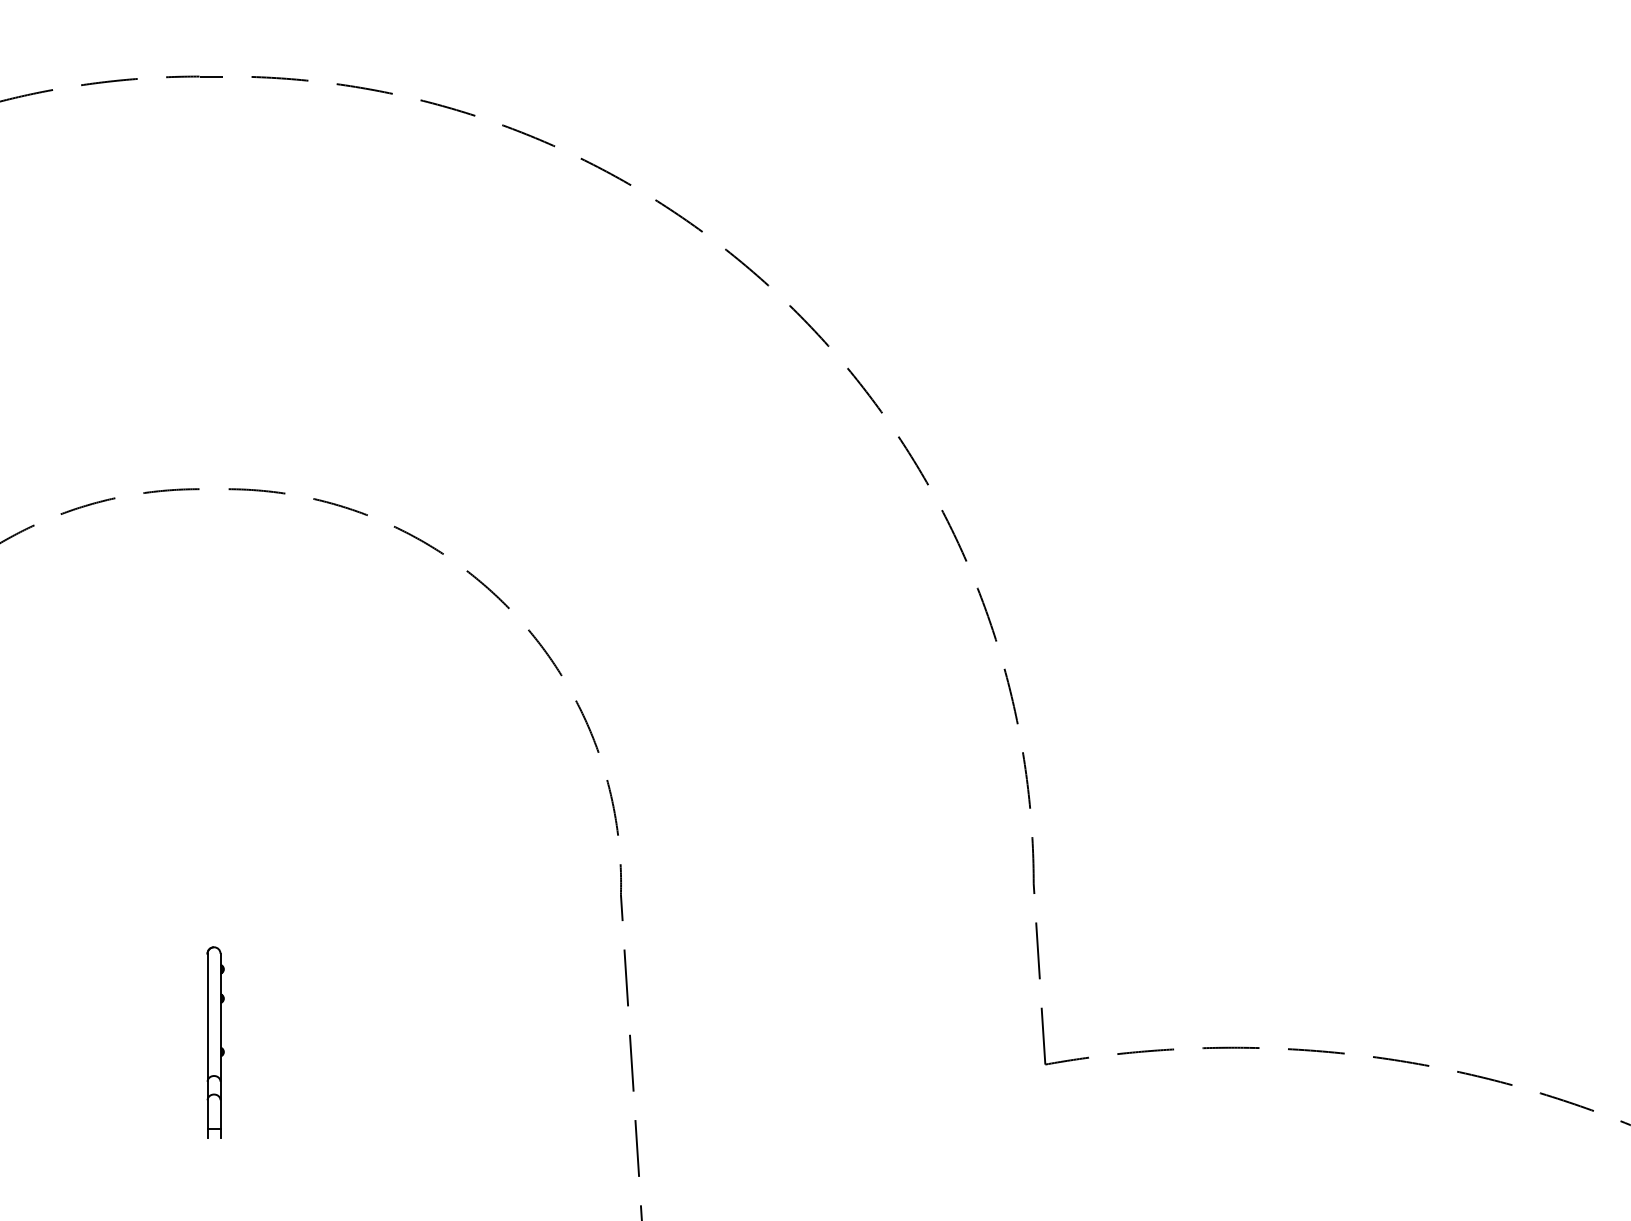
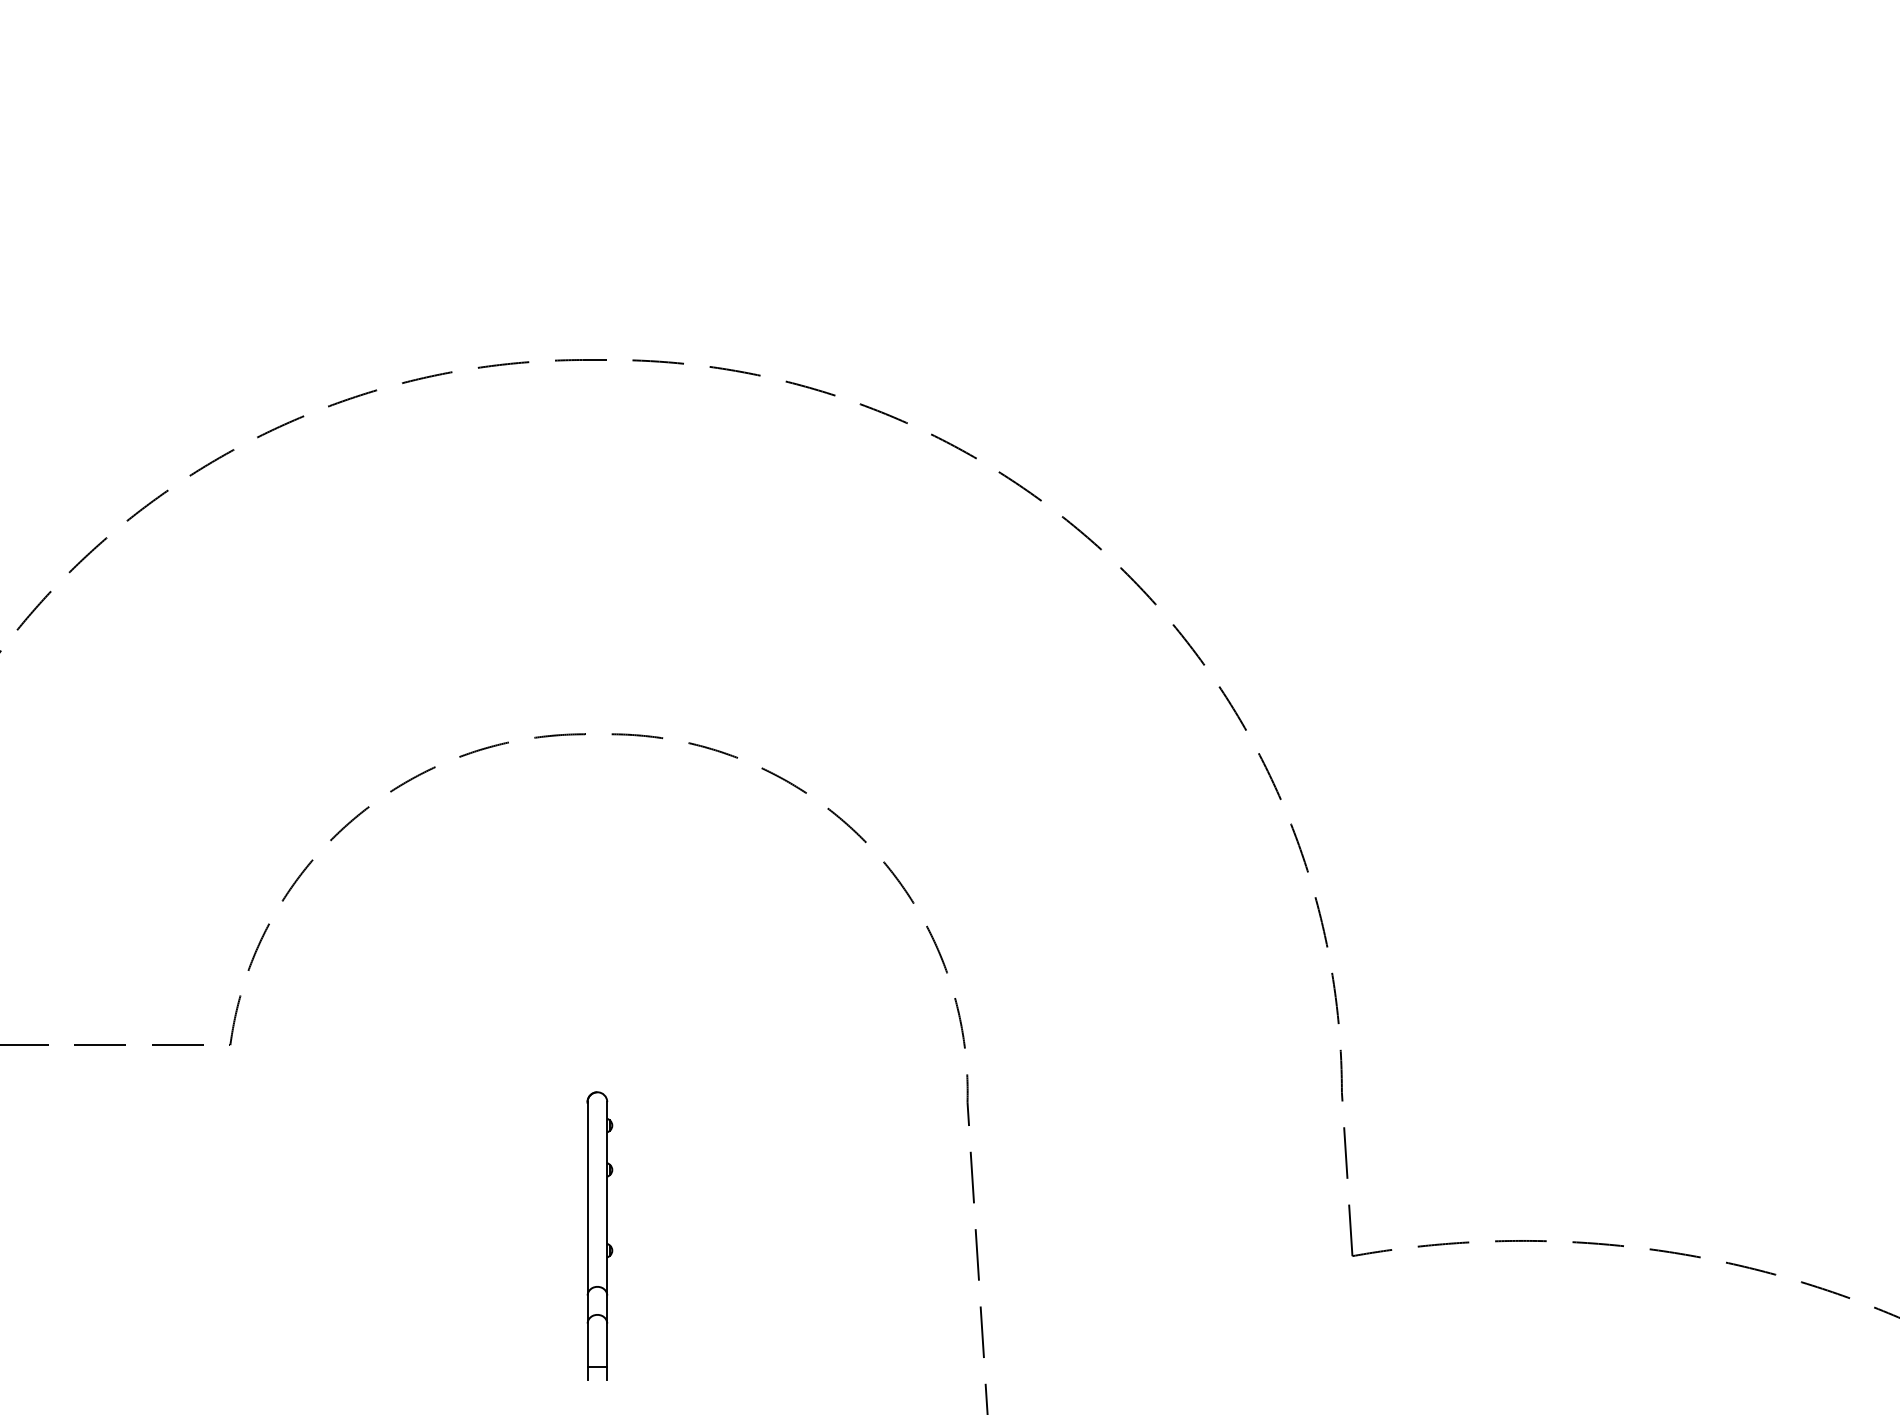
part: (215, 1041) -> (599, 1235), size x1.67

